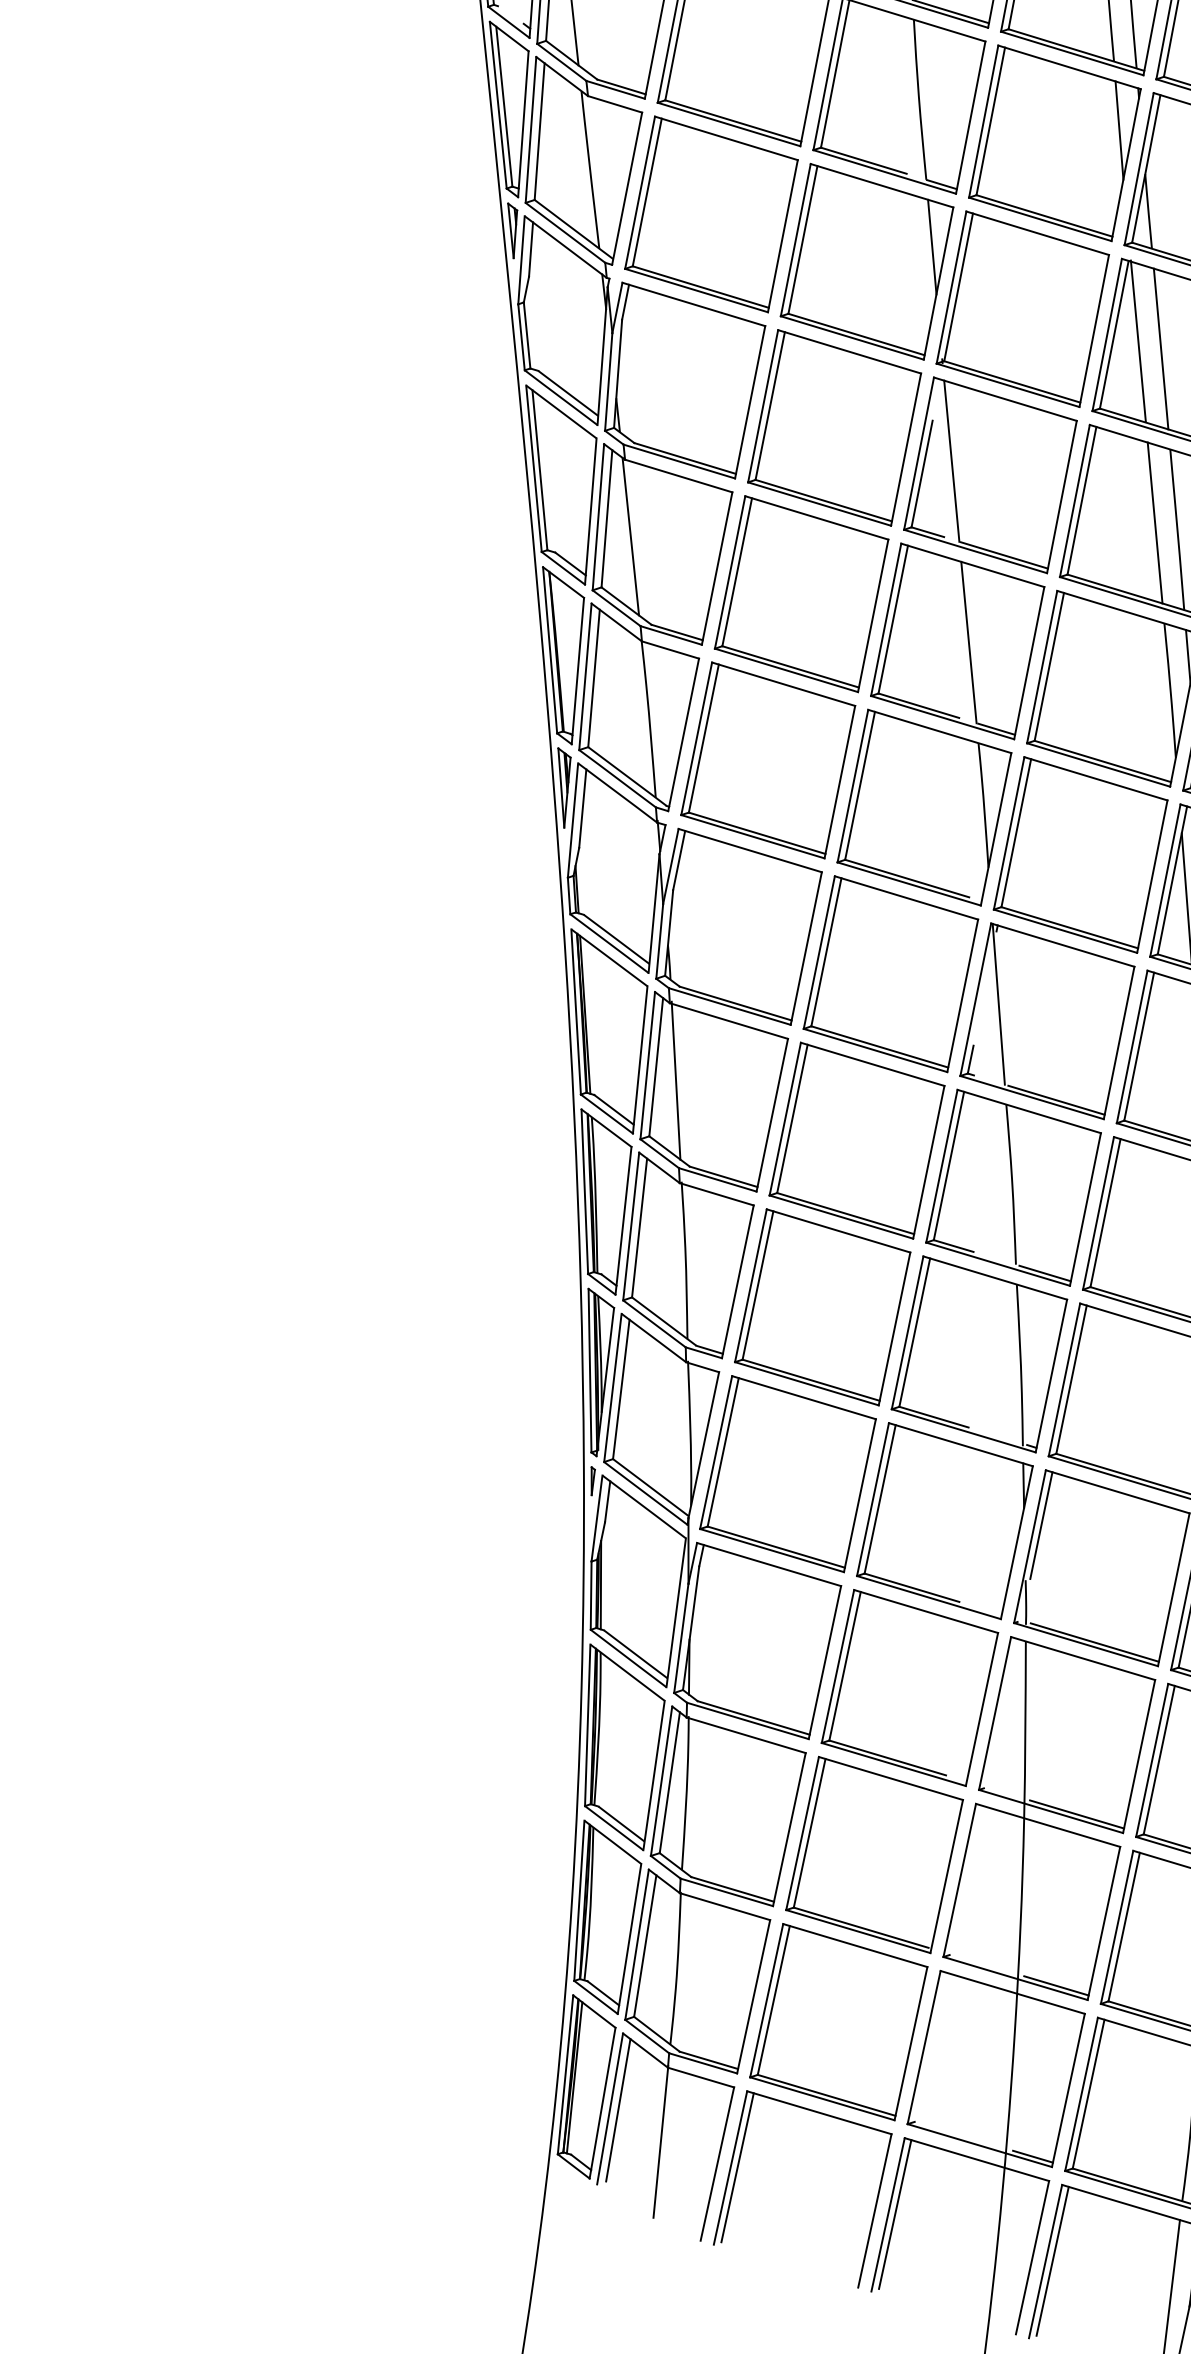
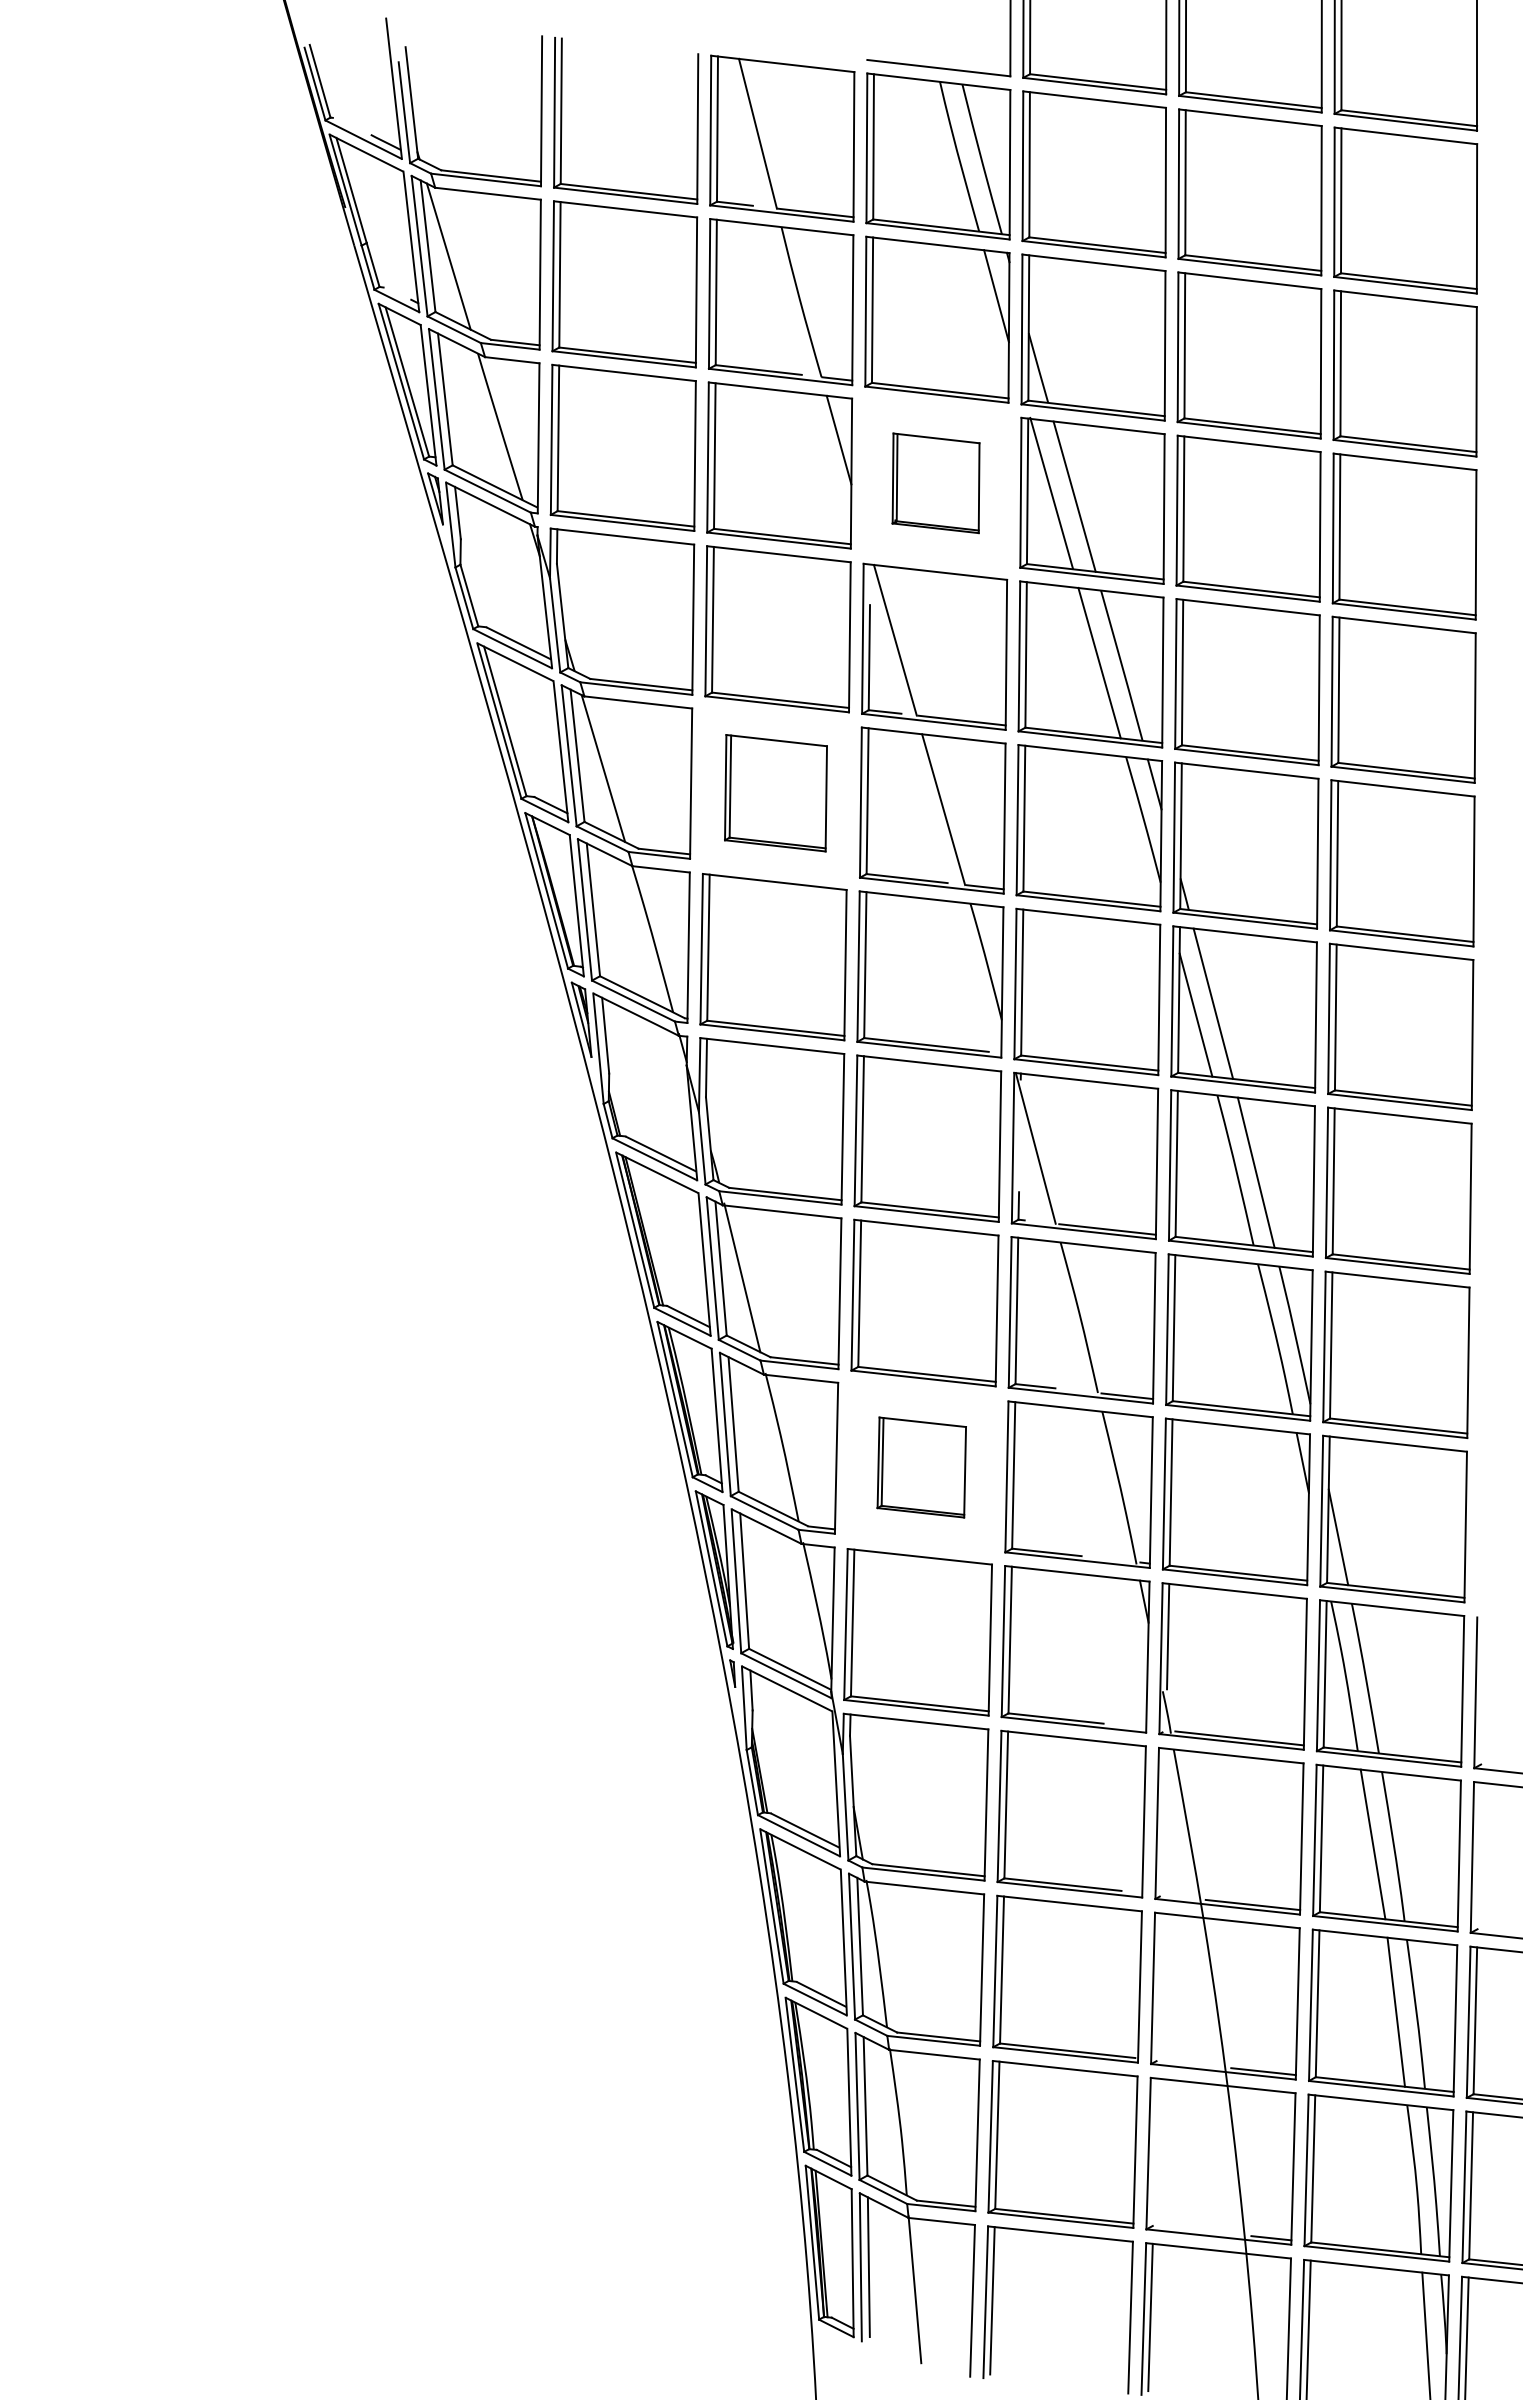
part: (1022, 309) -> (935, 483), size x0.6
part: (801, 594) -> (775, 793), size x0.7
part: (822, 1307) -> (921, 1467), size x0.6

